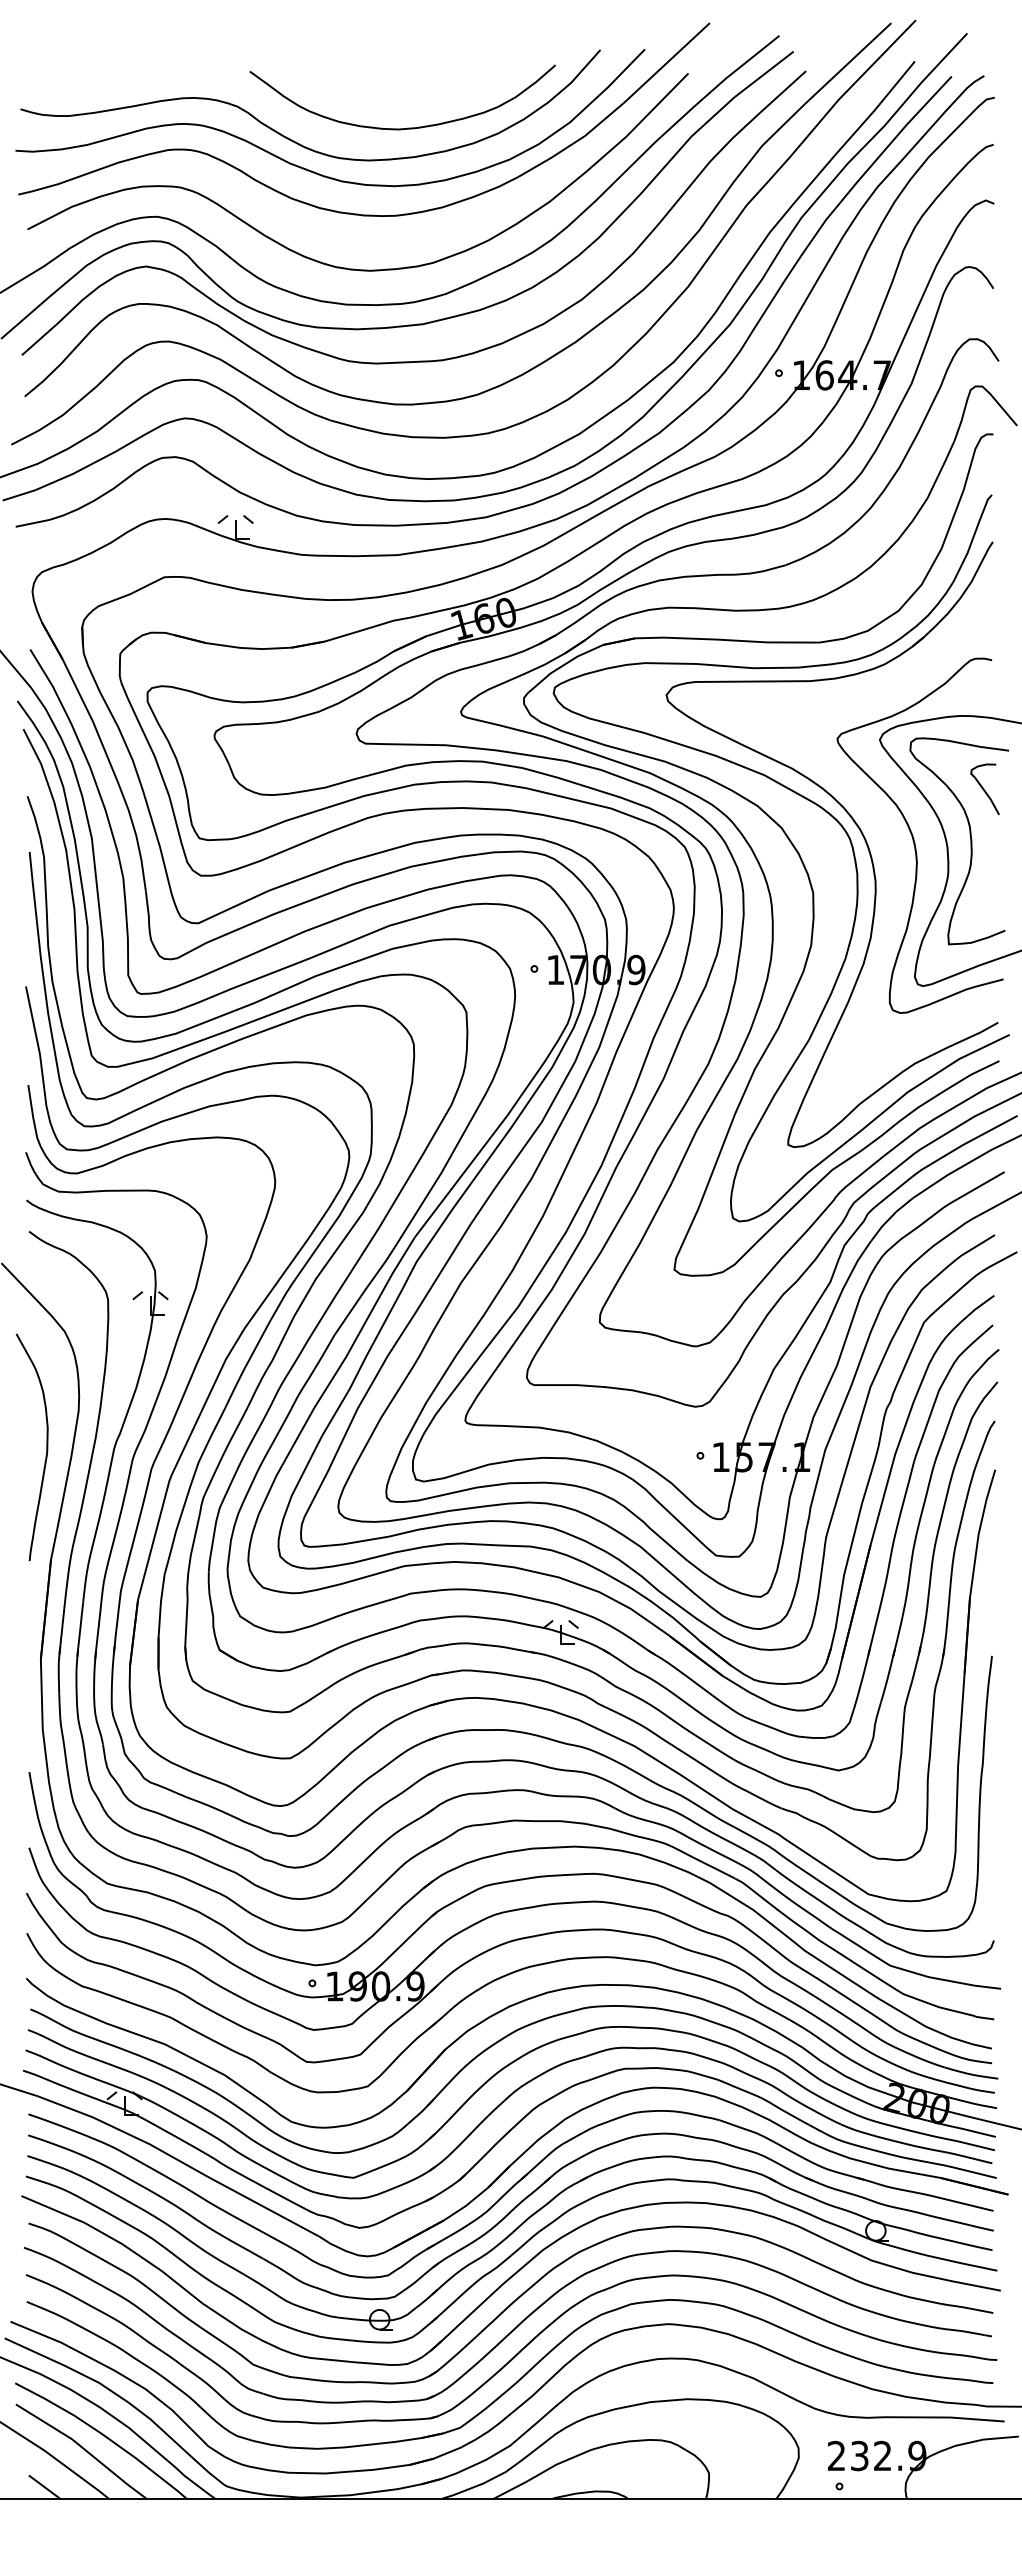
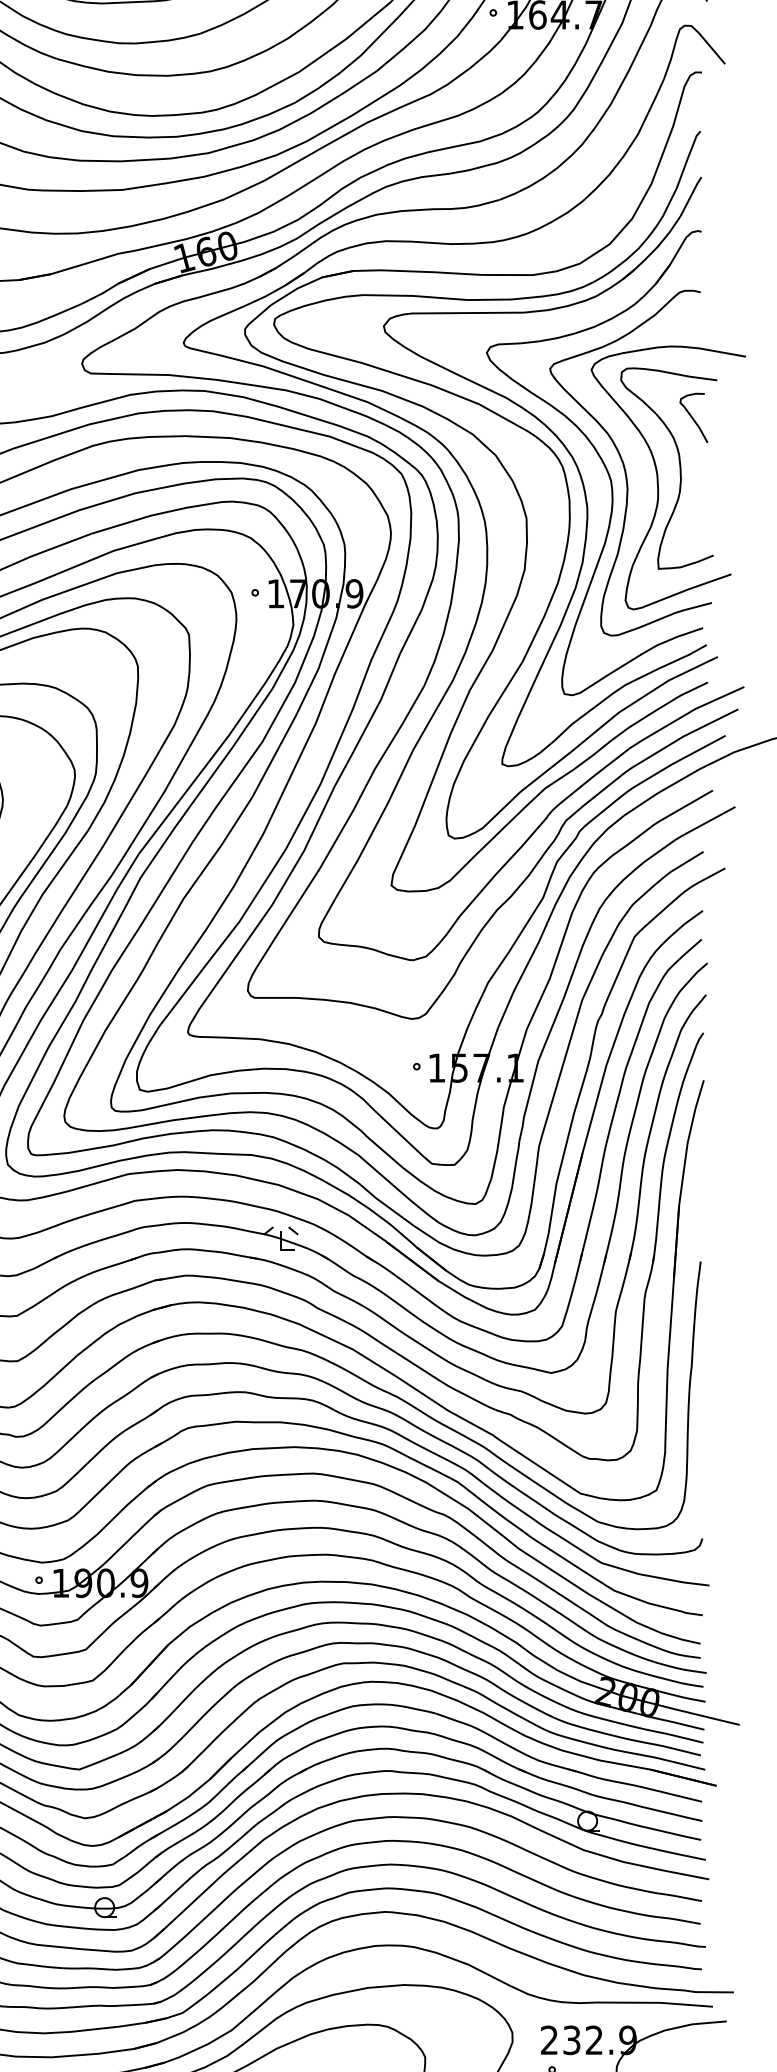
part: (888, 831) -> (599, 459), added

